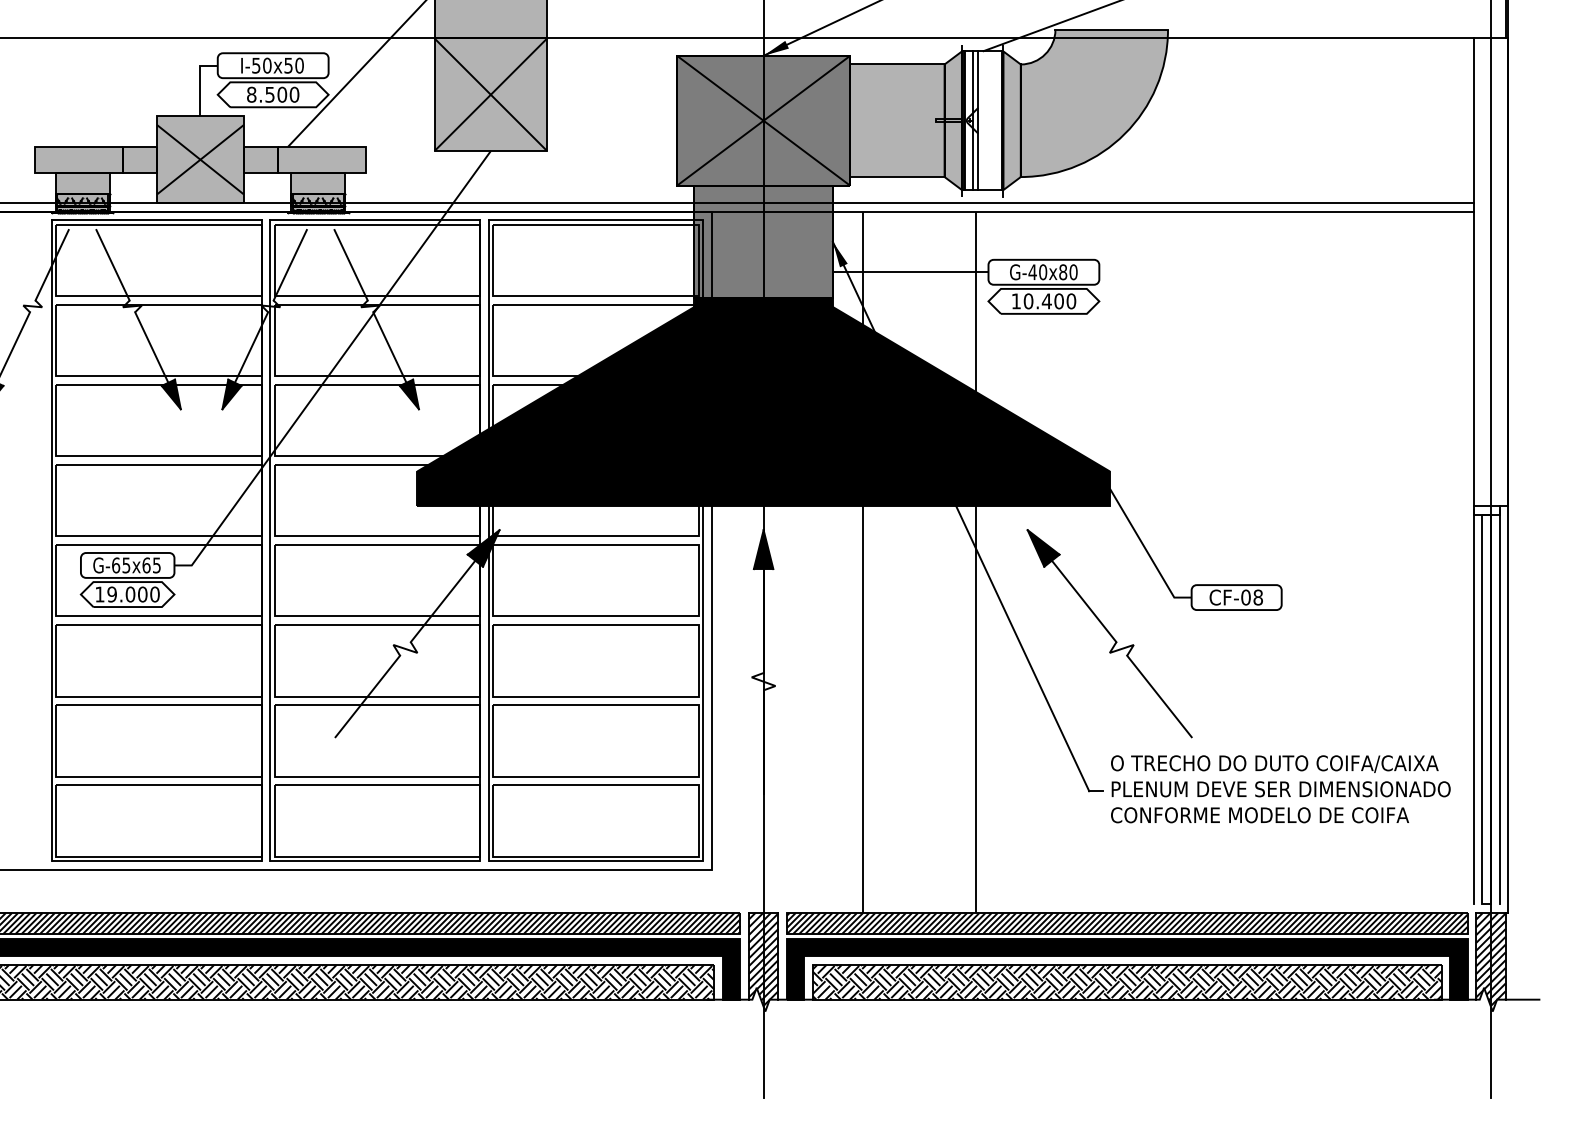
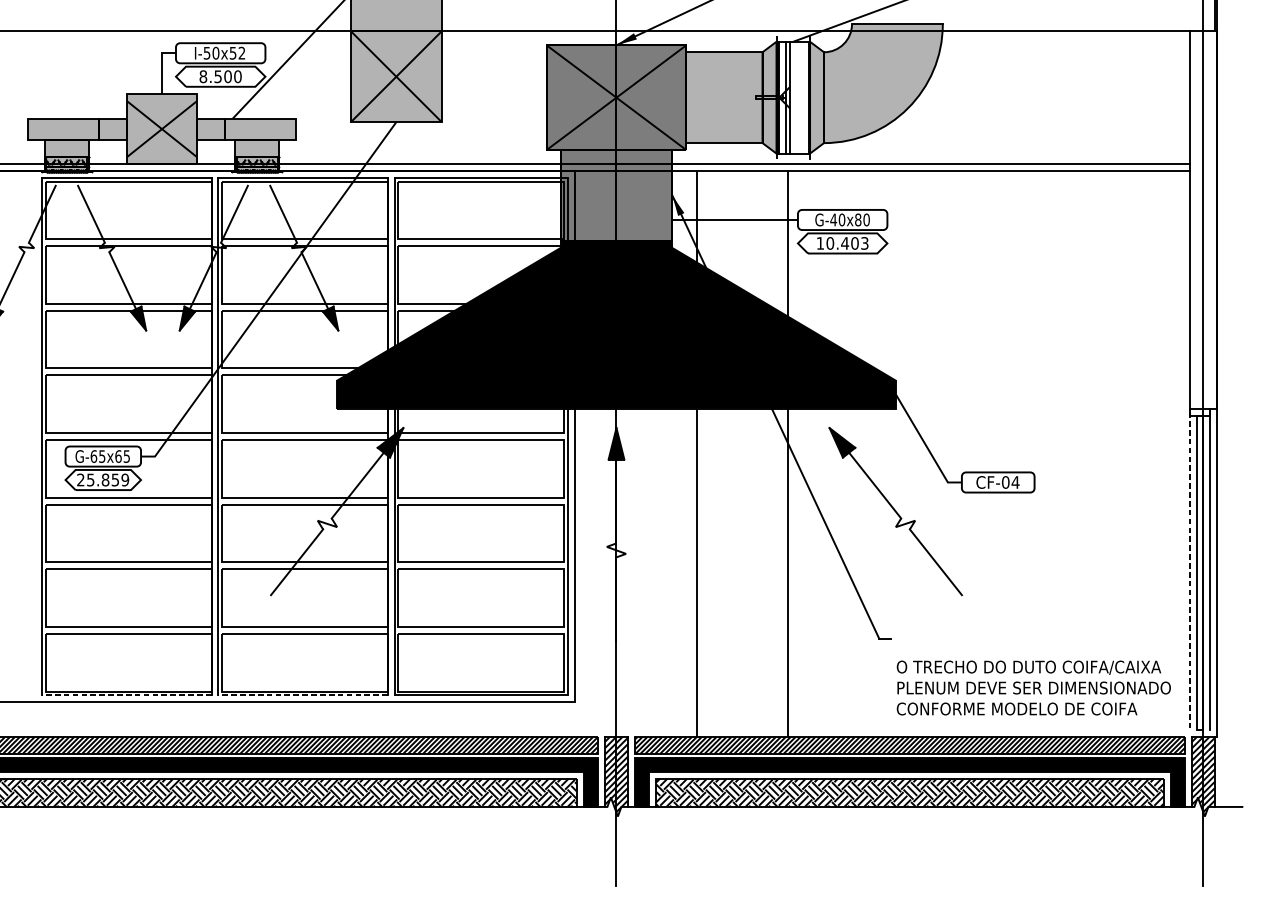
text: (299, 65) -> (241, 53), I-50x50 -> I-50x52
text: (1071, 301) -> (864, 243), 10.400 -> 10.403
text: (127, 594) -> (103, 479), 19.000 -> 25.859
text: (1258, 597) -> (1015, 482), CF-08 -> CF-04
line: (1473, 707) -> (1189, 571), solid -> dashed
text: (1280, 789) -> (1033, 688), moved
line: (156, 861) -> (126, 695), solid -> dashed
line: (375, 861) -> (303, 695), solid -> dashed

